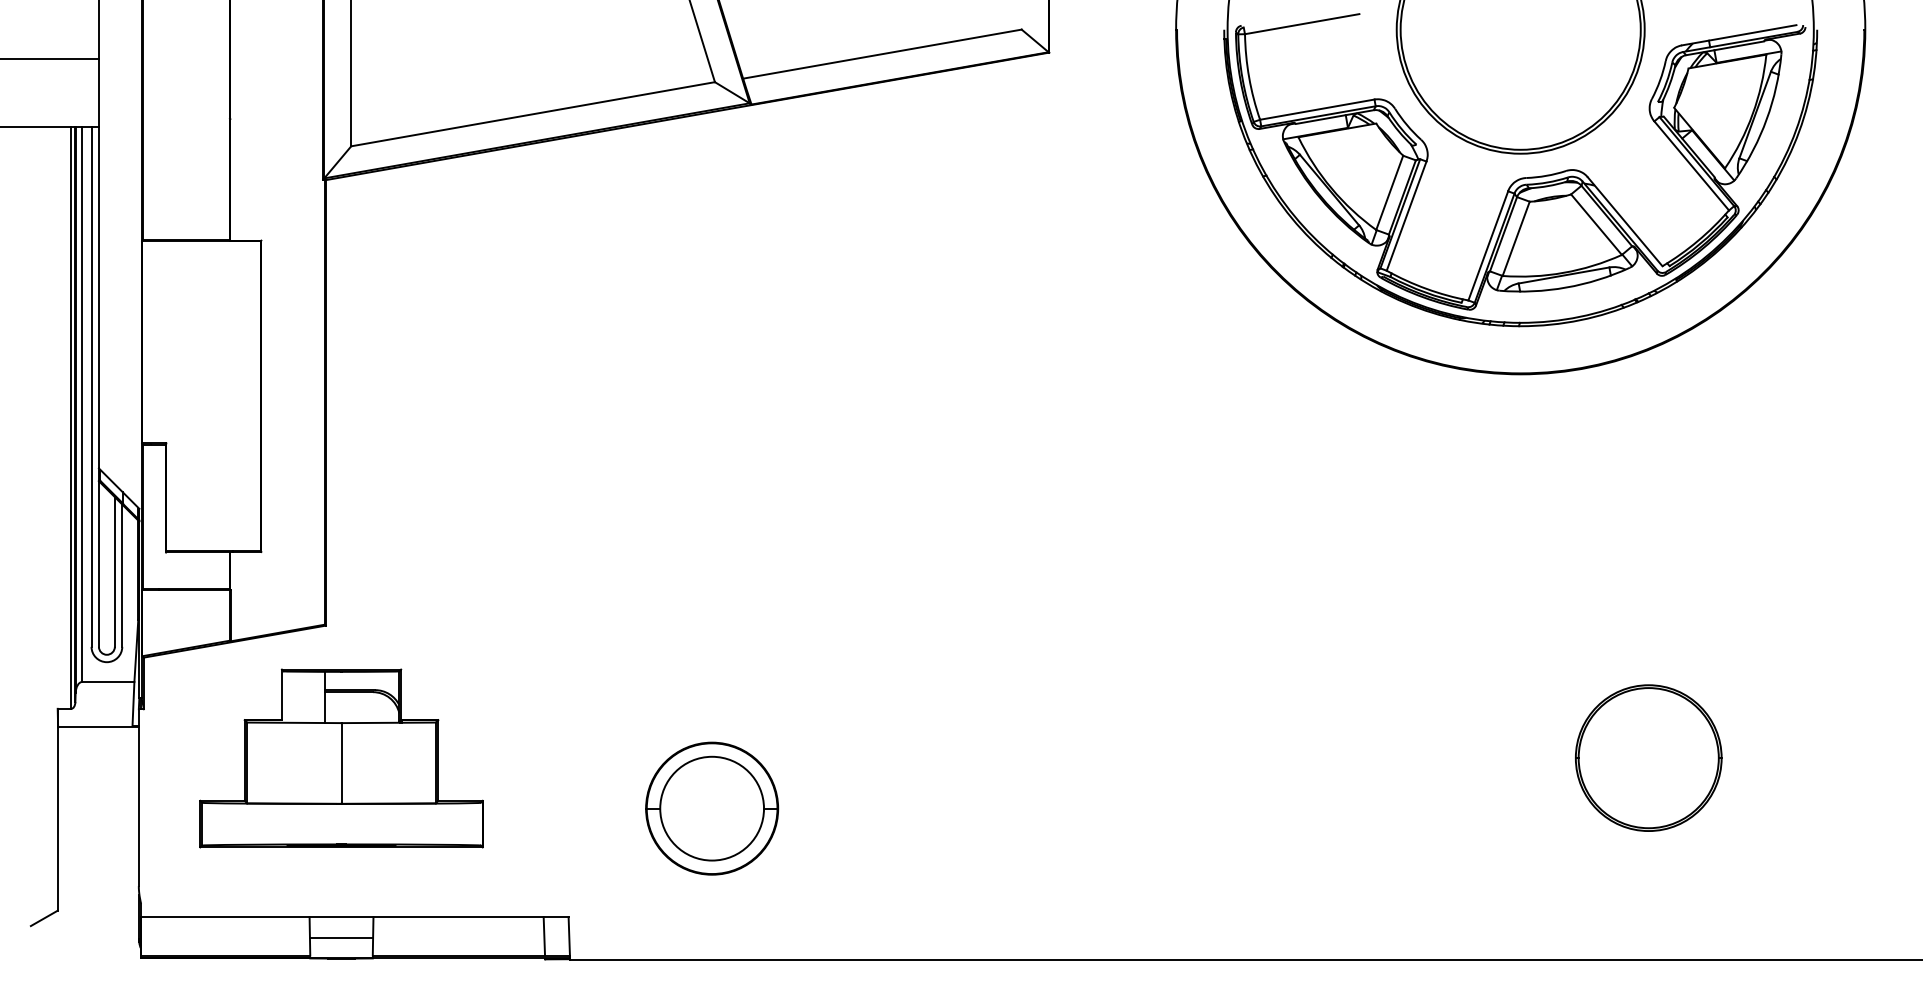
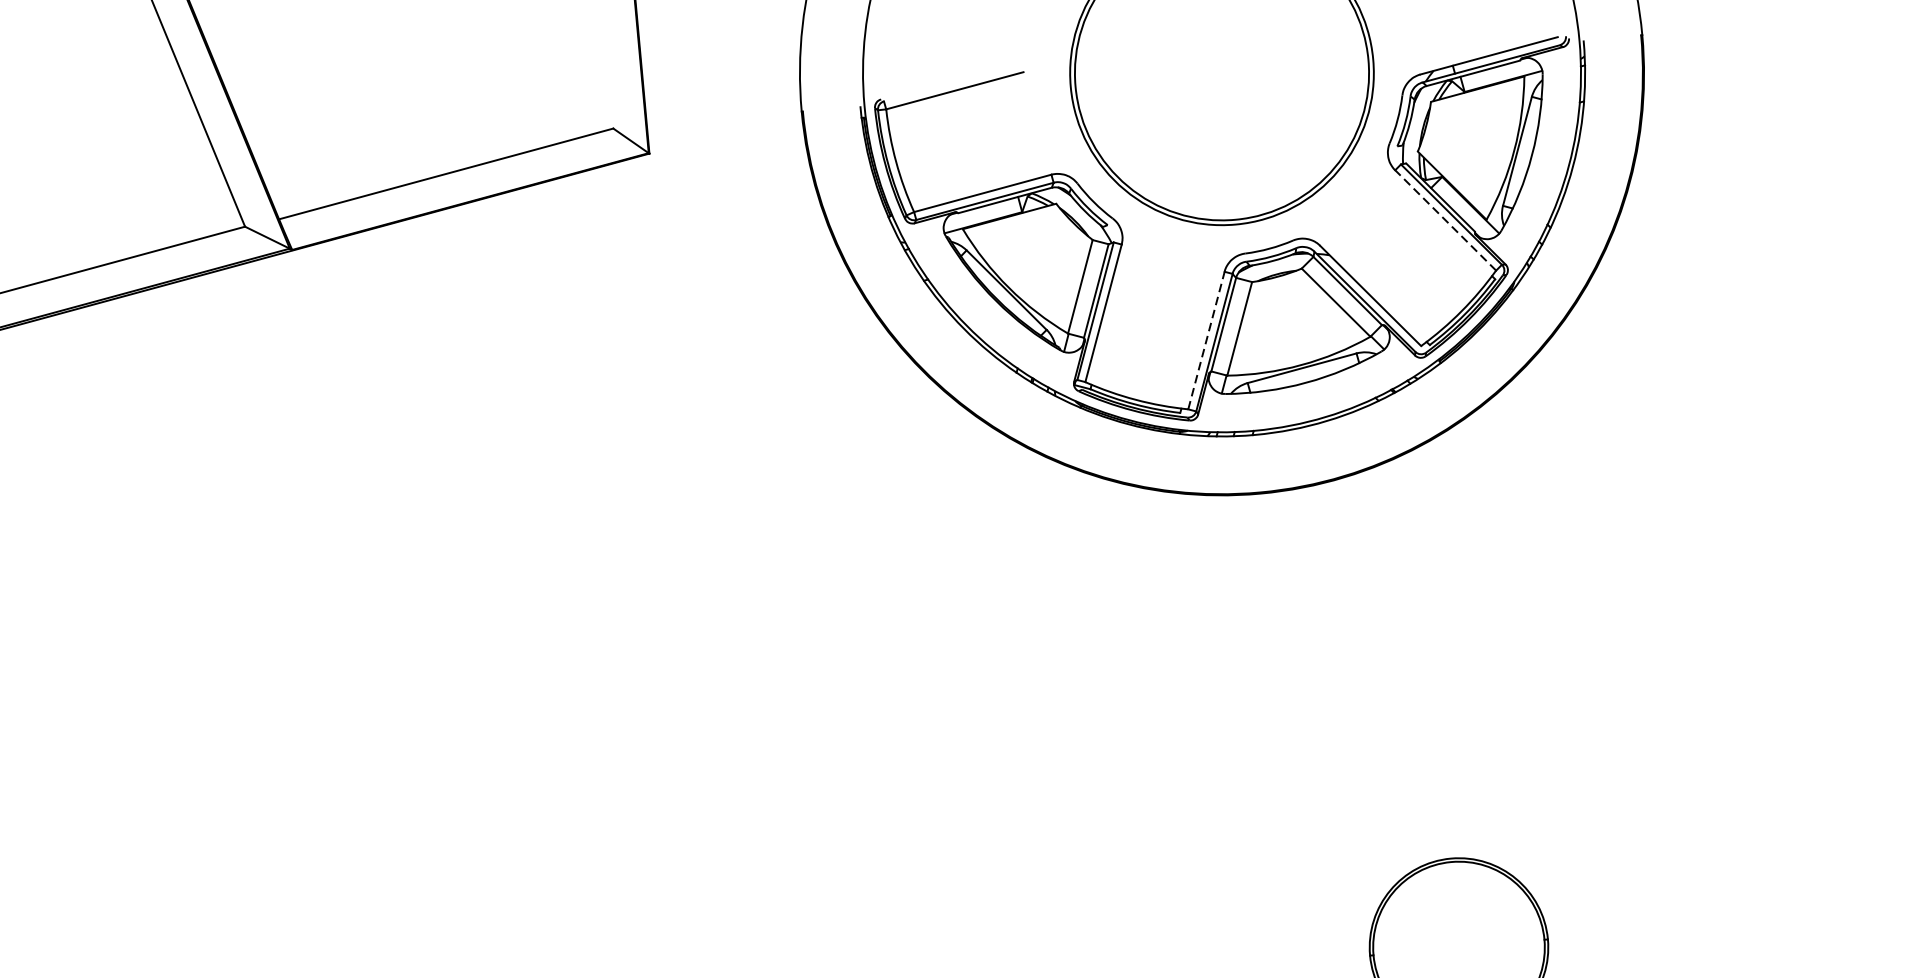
line: (1691, 165) -> (1445, 219), solid -> dashed
line: (1488, 245) -> (1206, 340), solid -> dashed

